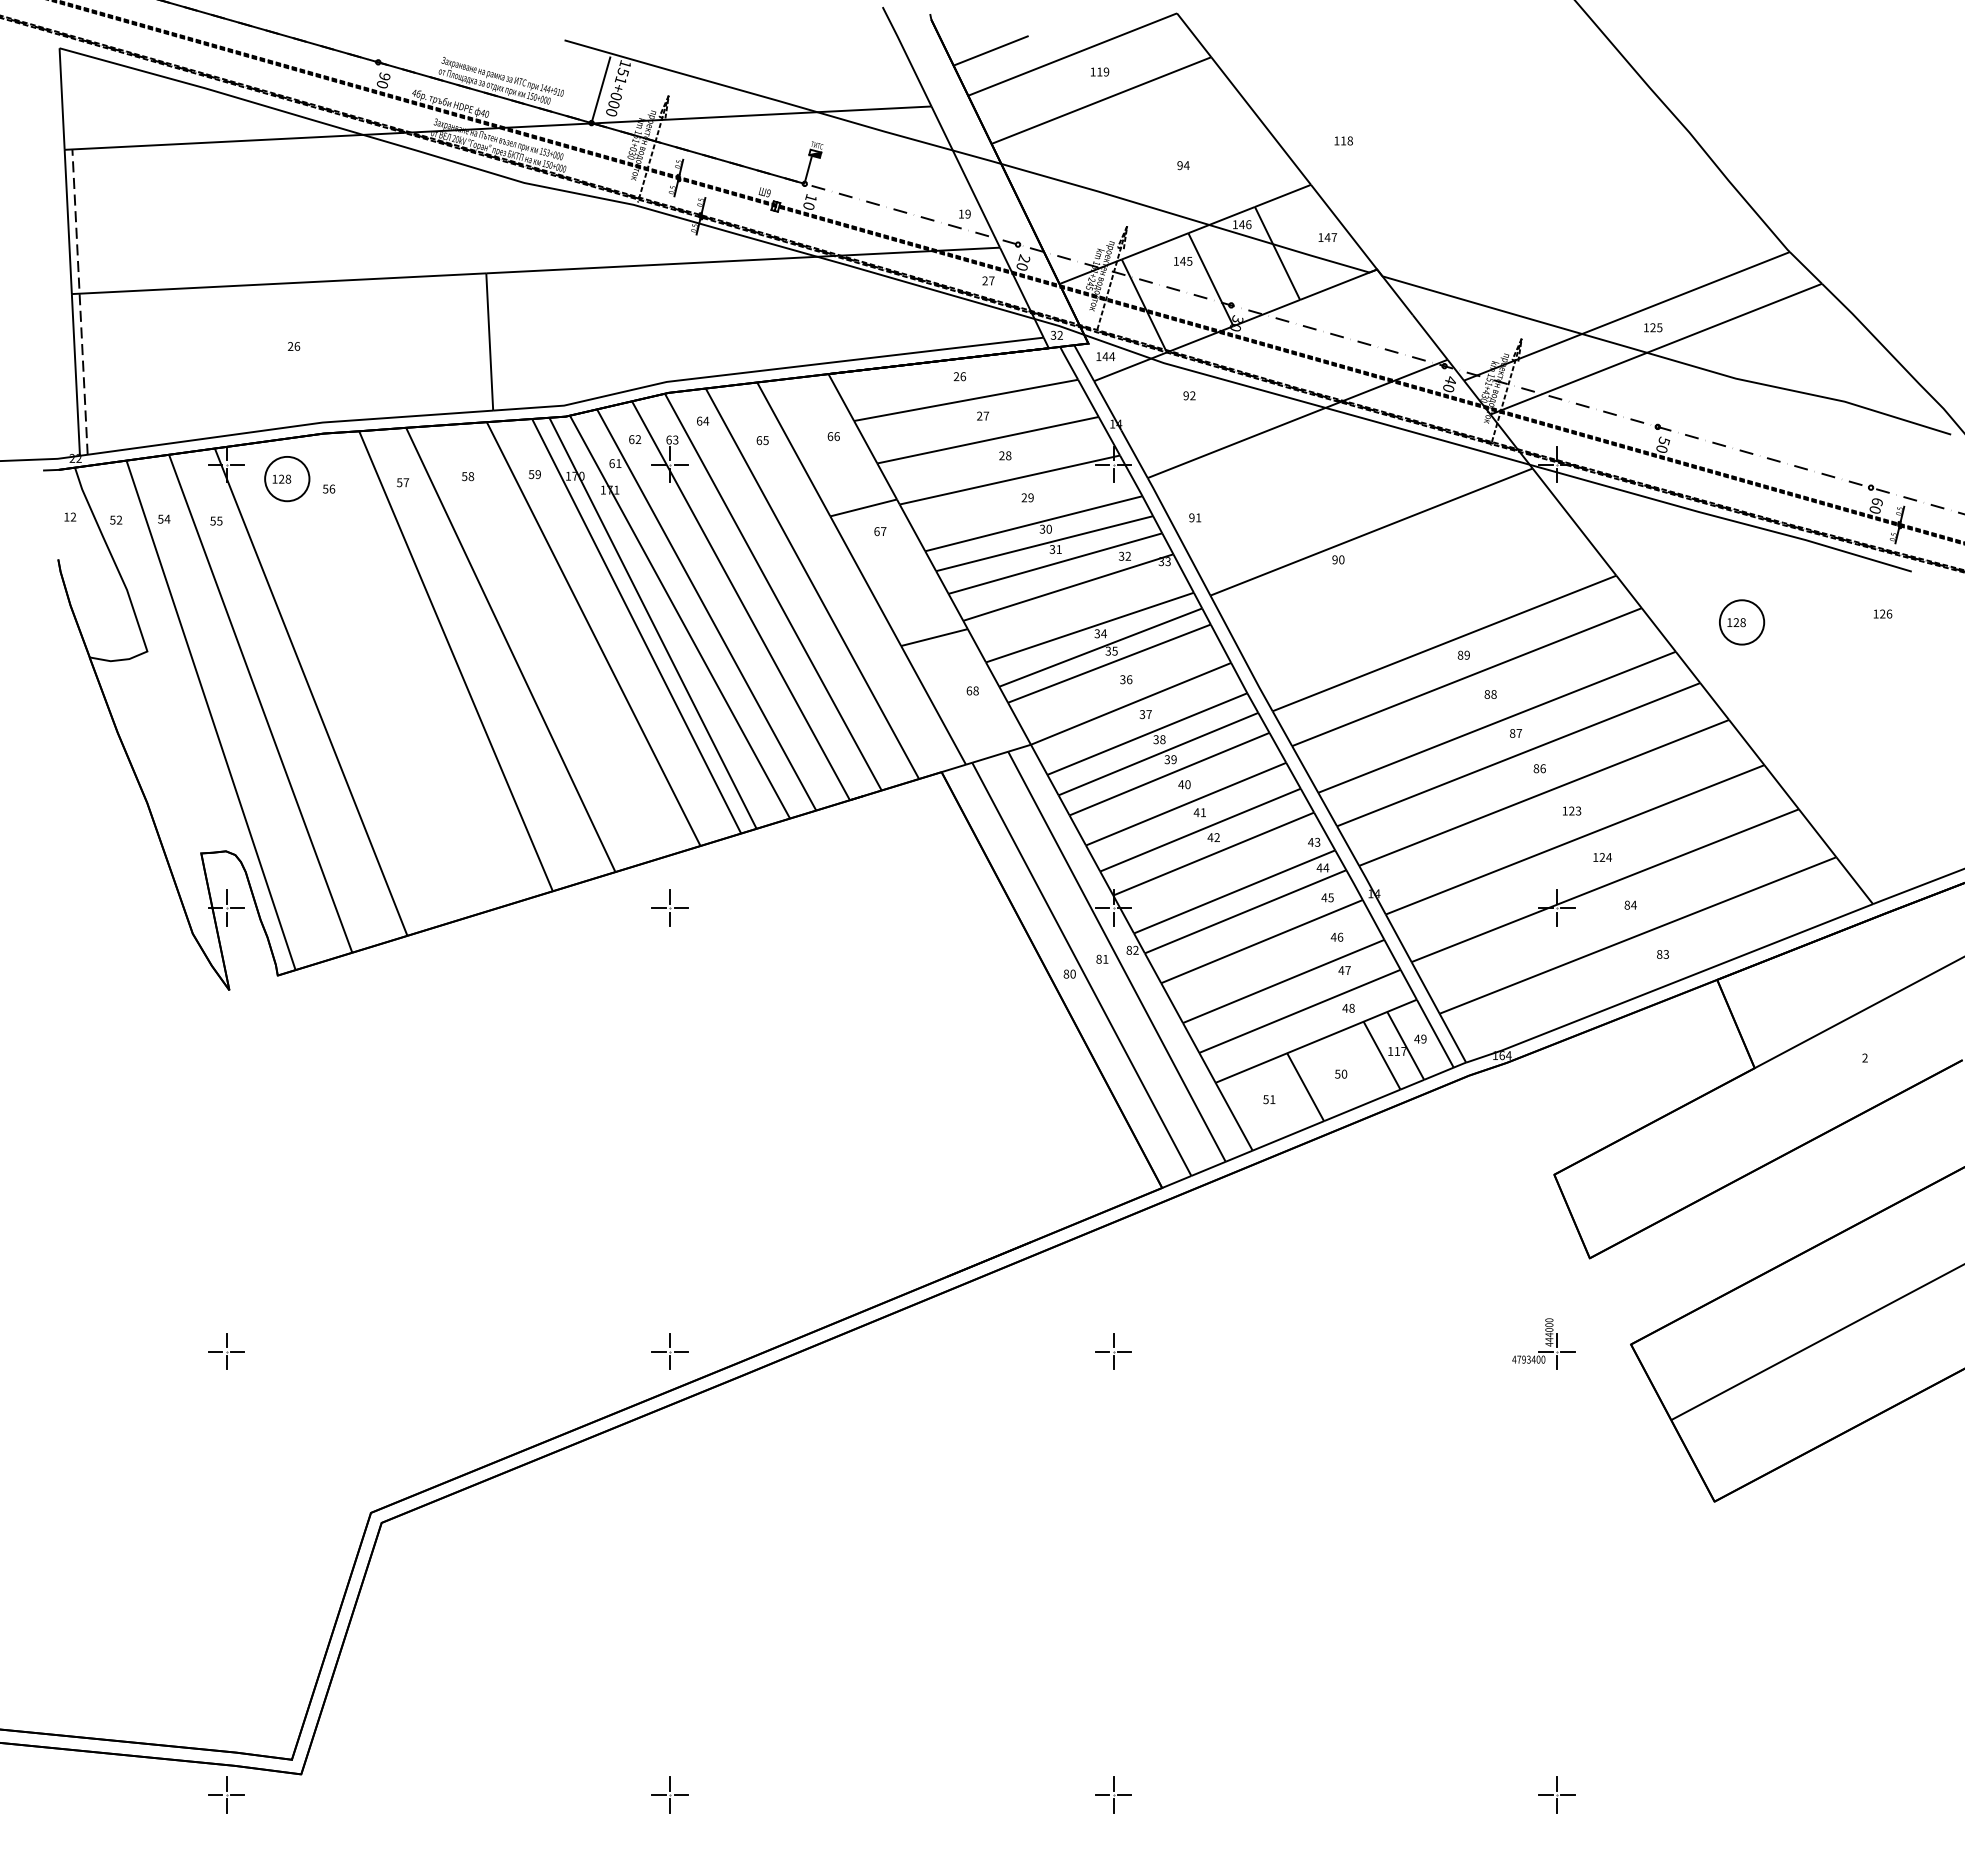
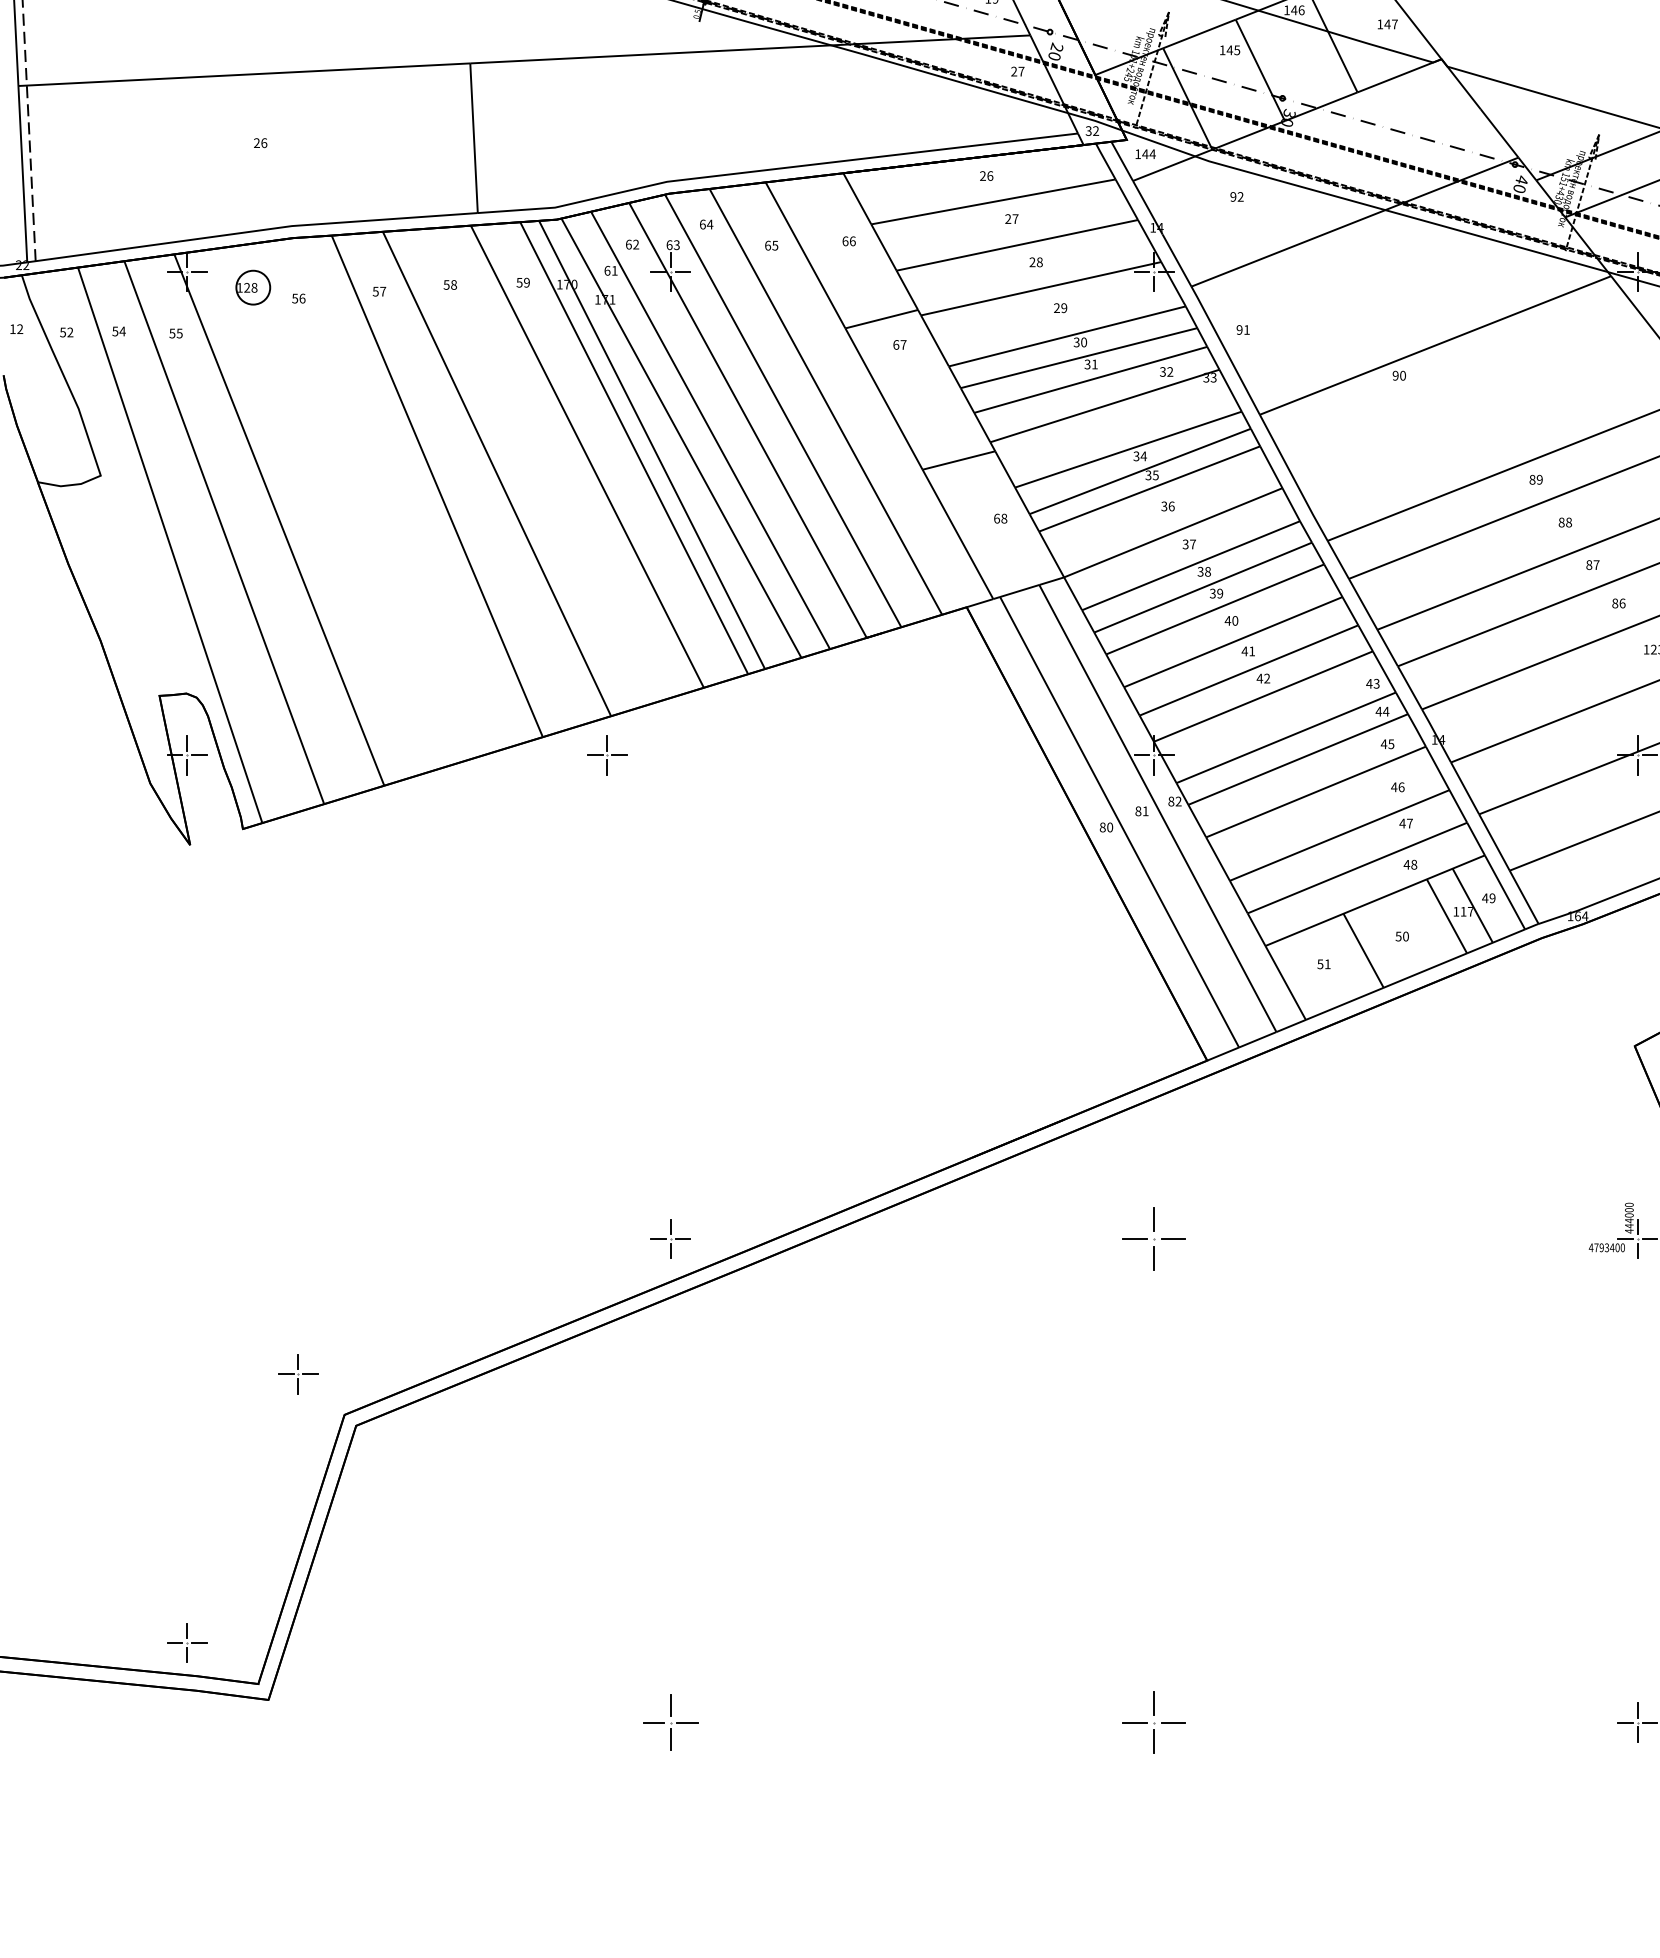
circle: (287, 478) -> (253, 287), size x0.7
part: (669, 907) -> (606, 754), moved
part: (226, 1351) -> (298, 1374), moved
part: (1113, 1351) -> (1154, 1238), size x1.6
part: (226, 1794) -> (187, 1642), moved
part: (669, 1794) -> (670, 1721), size x1.4
part: (1113, 1794) -> (1154, 1721), size x1.6

